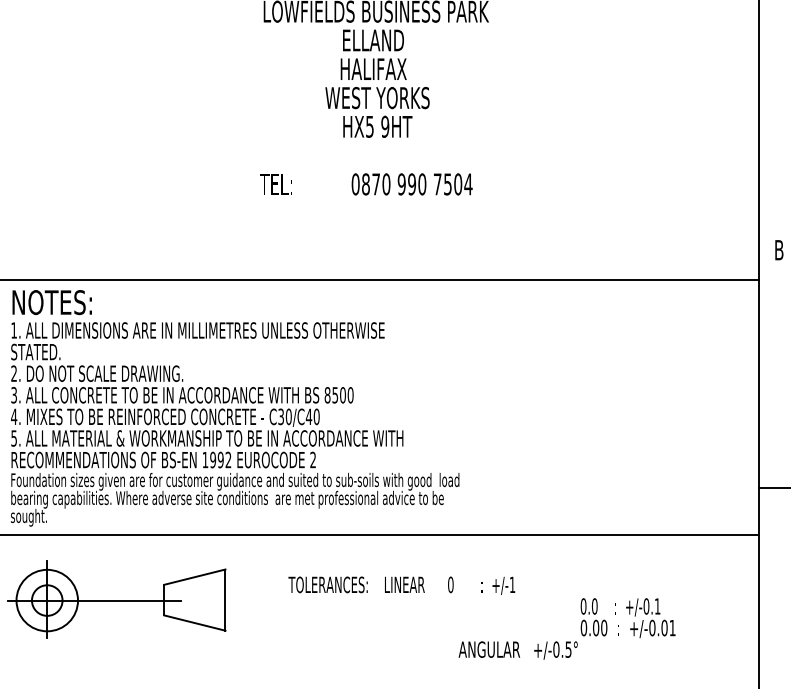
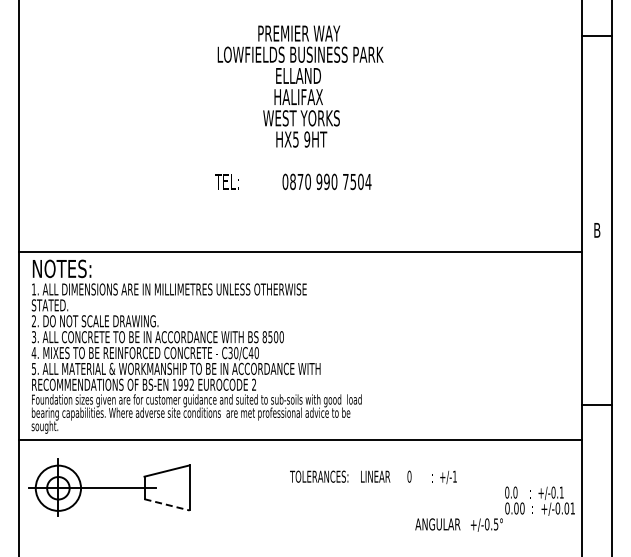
text: (482, 617) -> (432, 500), moved
line: (195, 622) -> (167, 504), solid -> dashed

